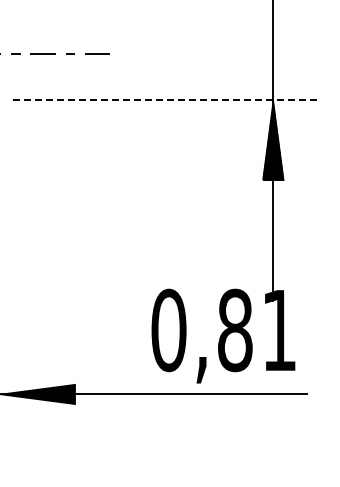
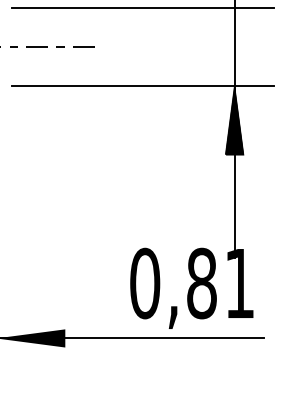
line: (166, 8) -> (142, 7), added
line: (166, 99) -> (142, 85), dashed -> solid

